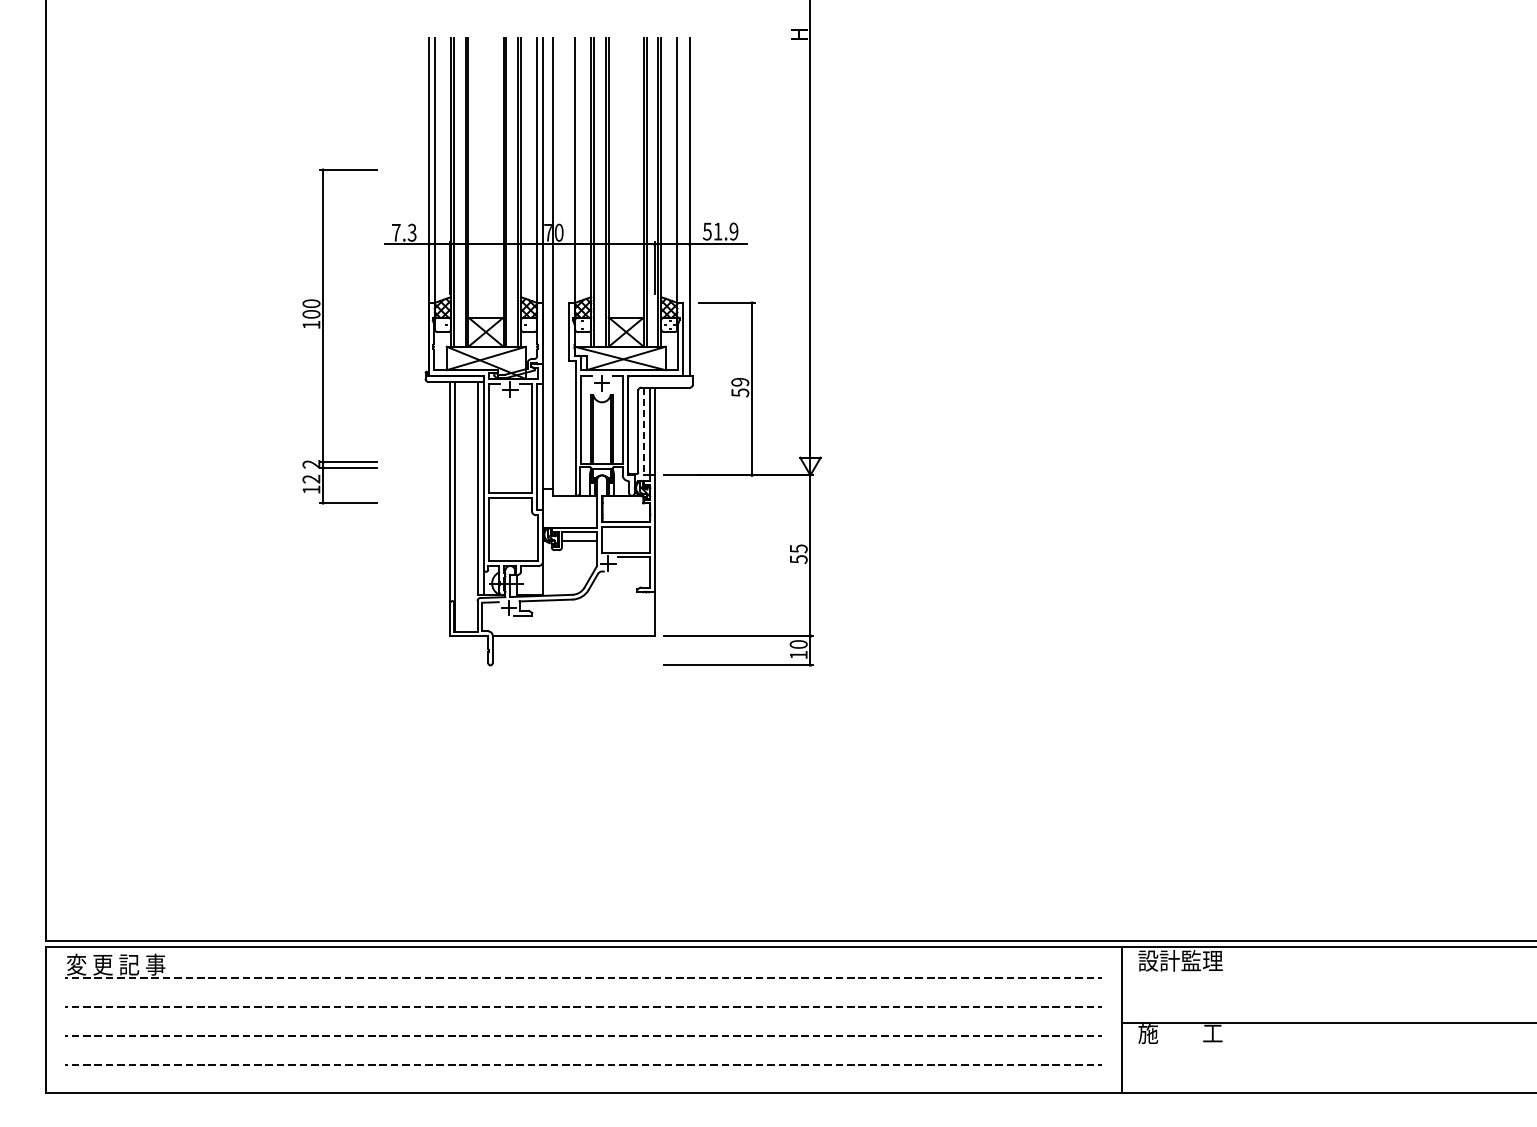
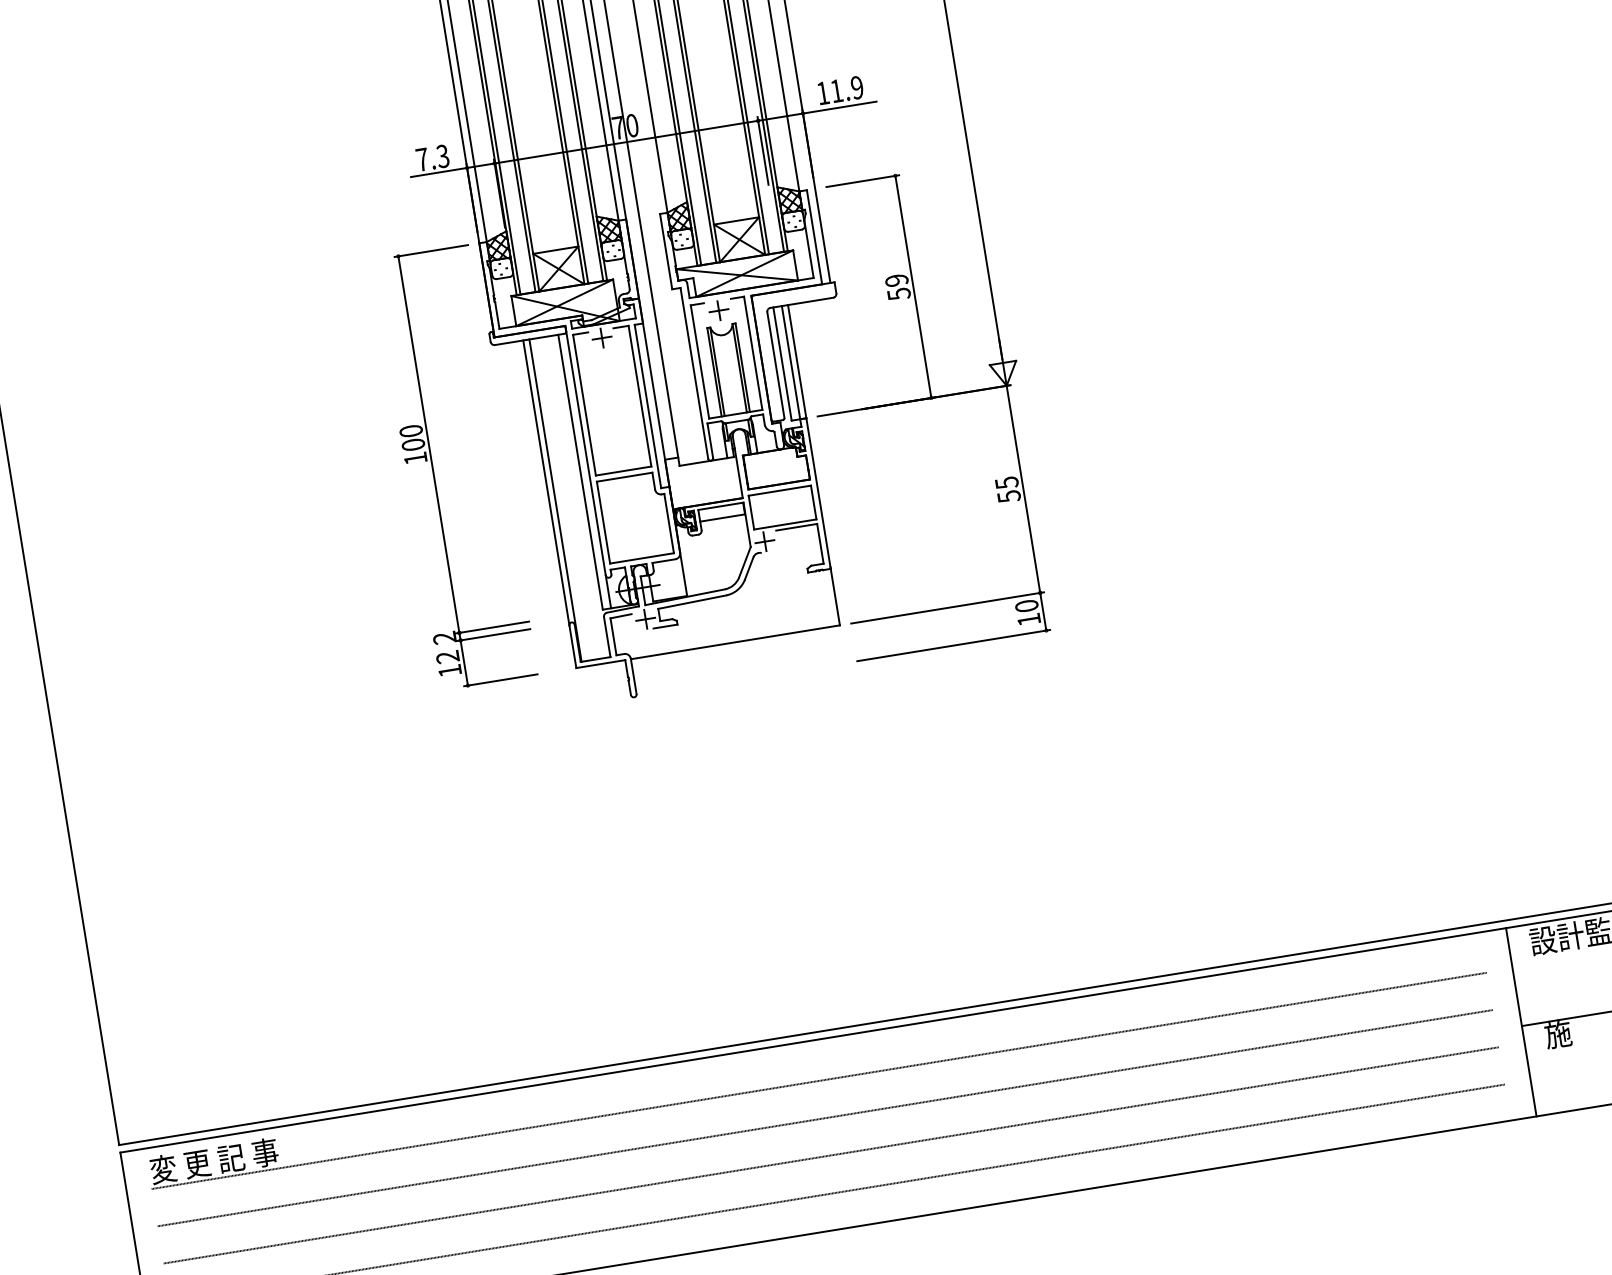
text: (706, 231) -> (821, 93), 51.9 -> 11.9
part: (323, 336) -> (433, 470), moved
line: (643, 431) -> (782, 364), dashed -> solid

